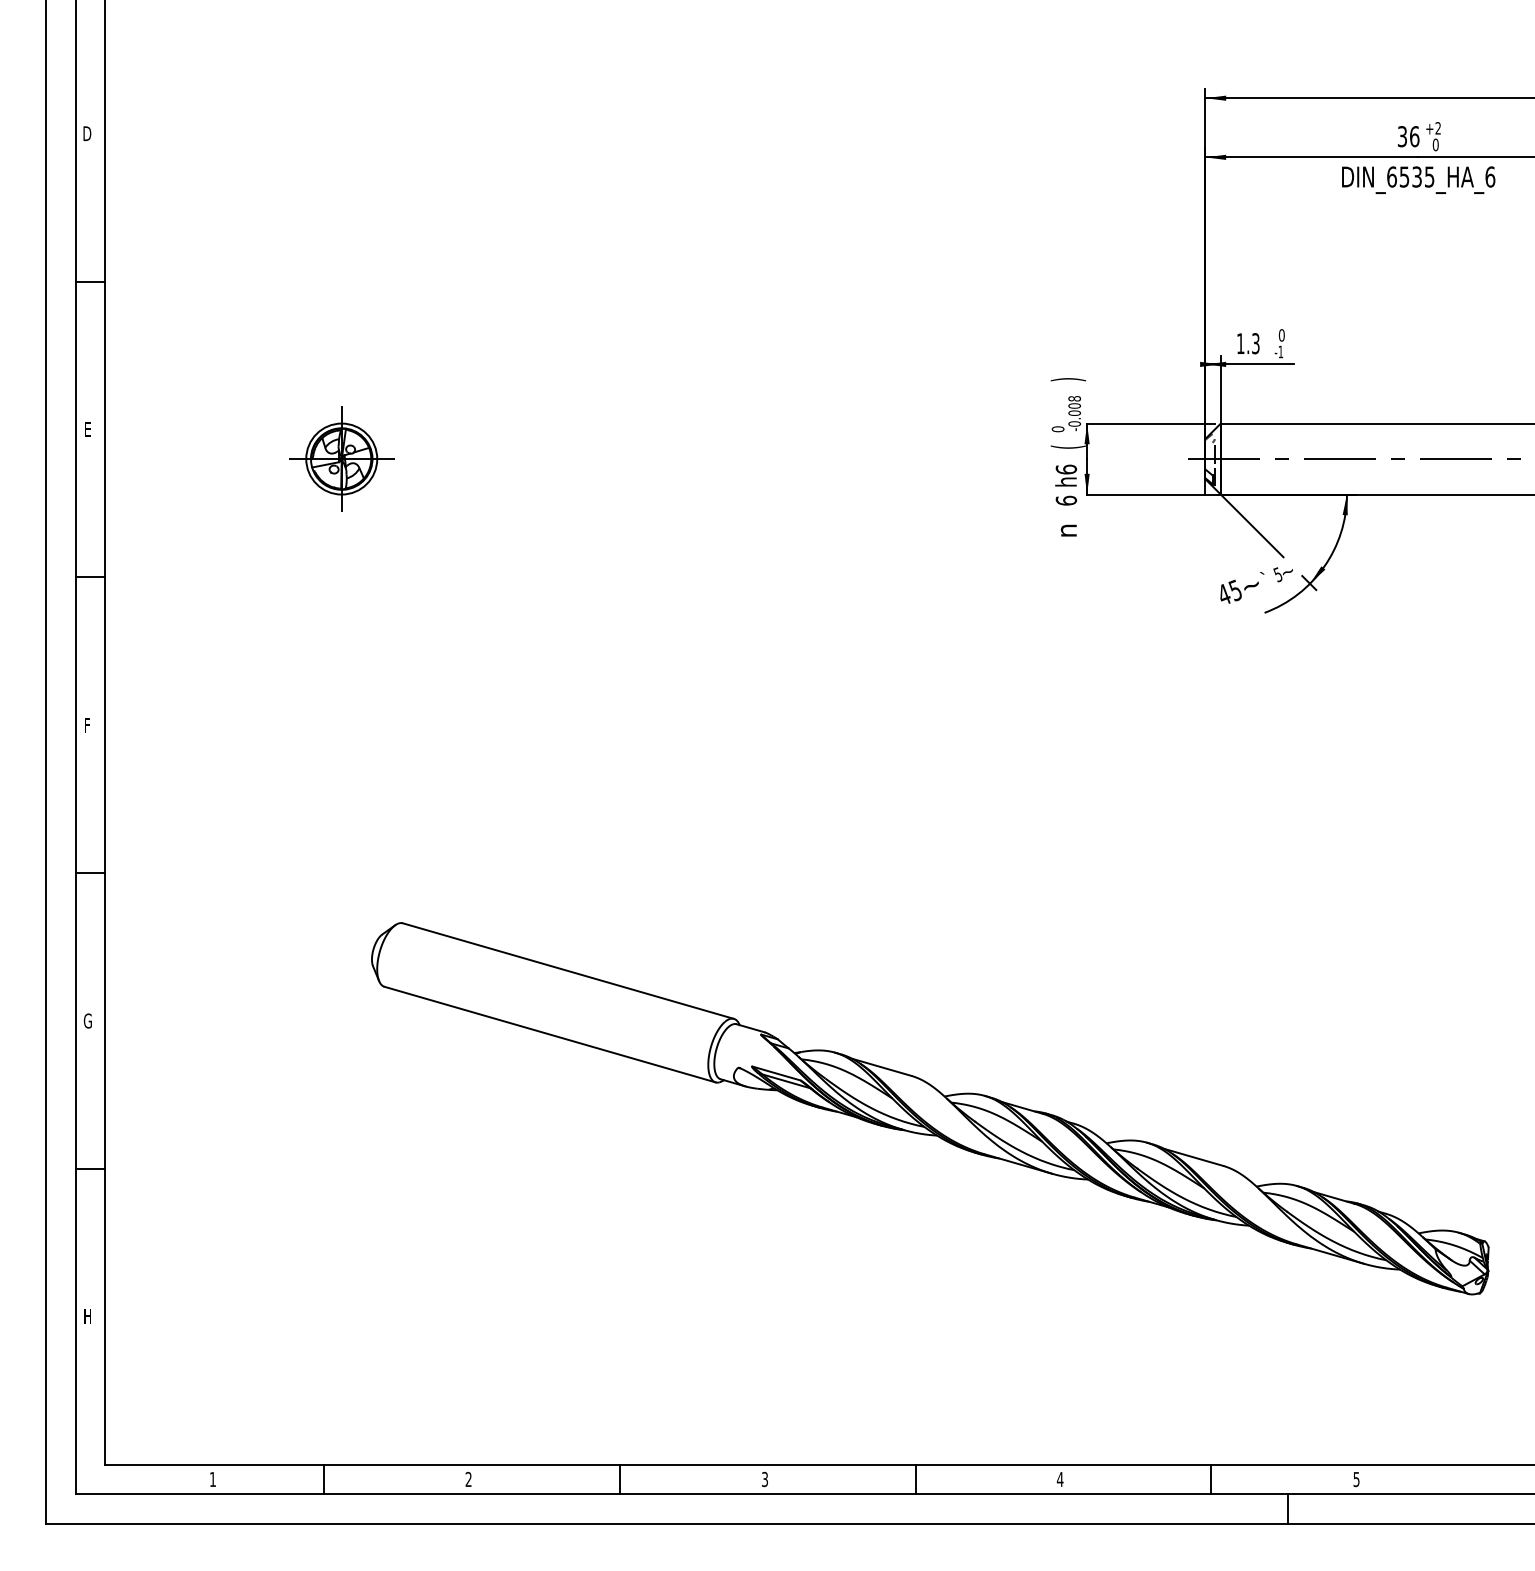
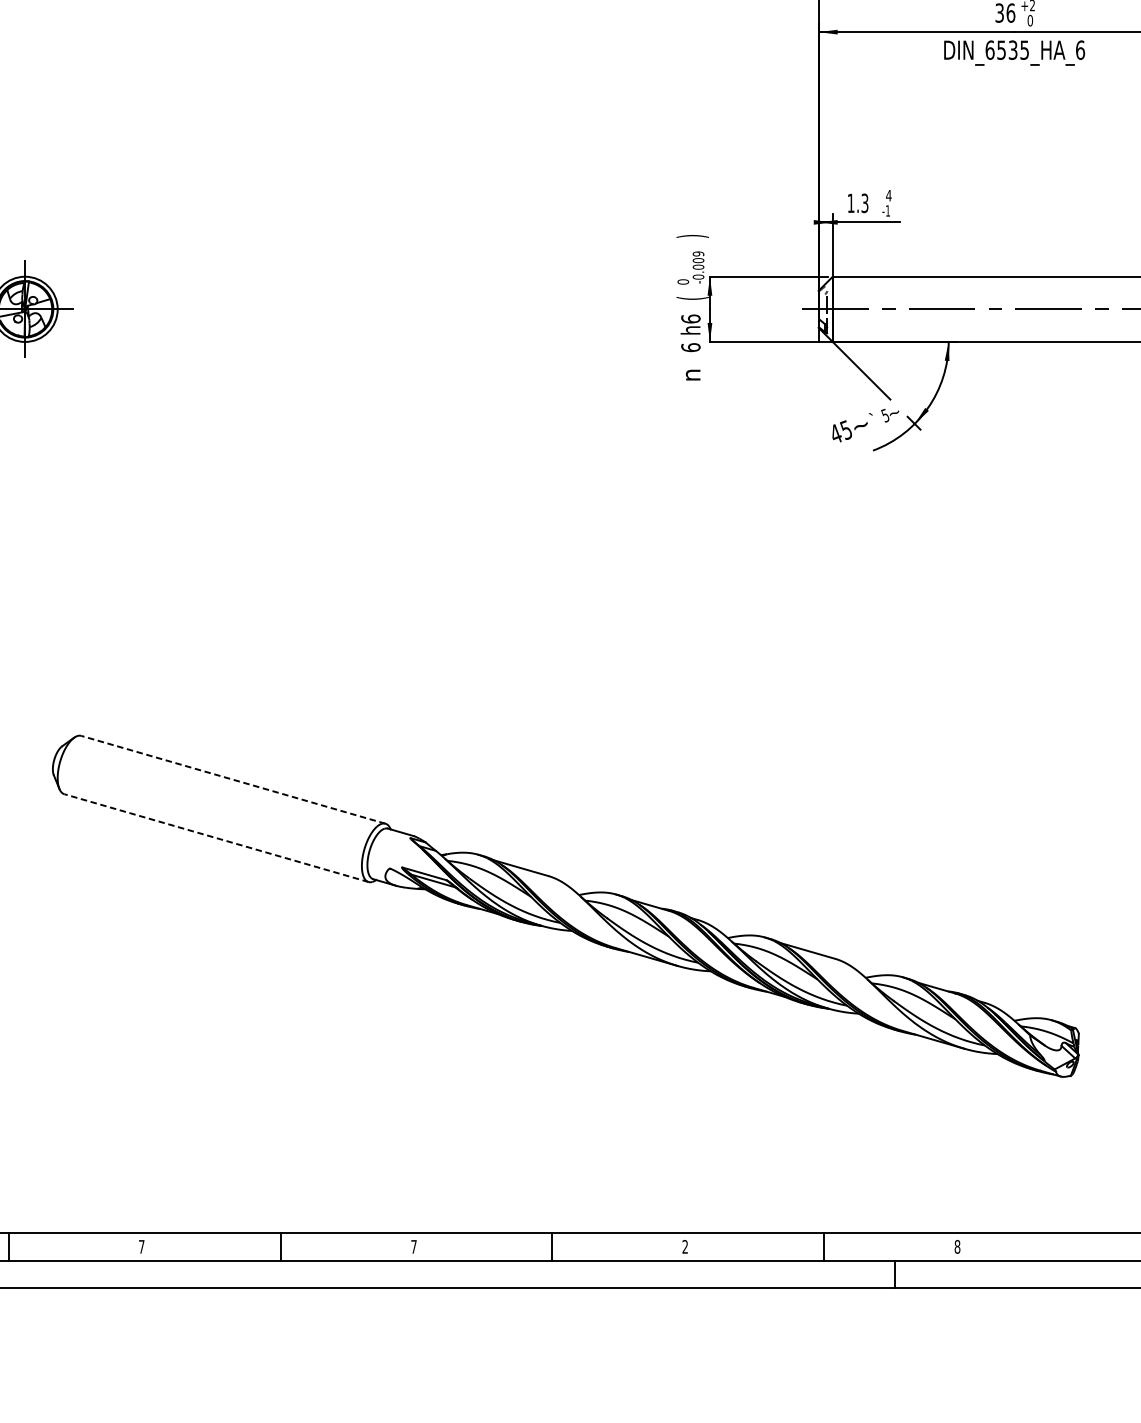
text: (1281, 335) -> (888, 195), 0 -> 4
text: (1074, 398) -> (698, 253), -0.008 -> -0.009
line: (567, 970) -> (232, 779), solid -> dashed
line: (549, 1034) -> (215, 838), solid -> dashed
text: (468, 1478) -> (141, 1246), 2 -> 7
text: (1059, 1478) -> (684, 1246), 4 -> 2
text: (764, 1479) -> (413, 1246), 3 -> 7
text: (1356, 1479) -> (957, 1246), 5 -> 8

